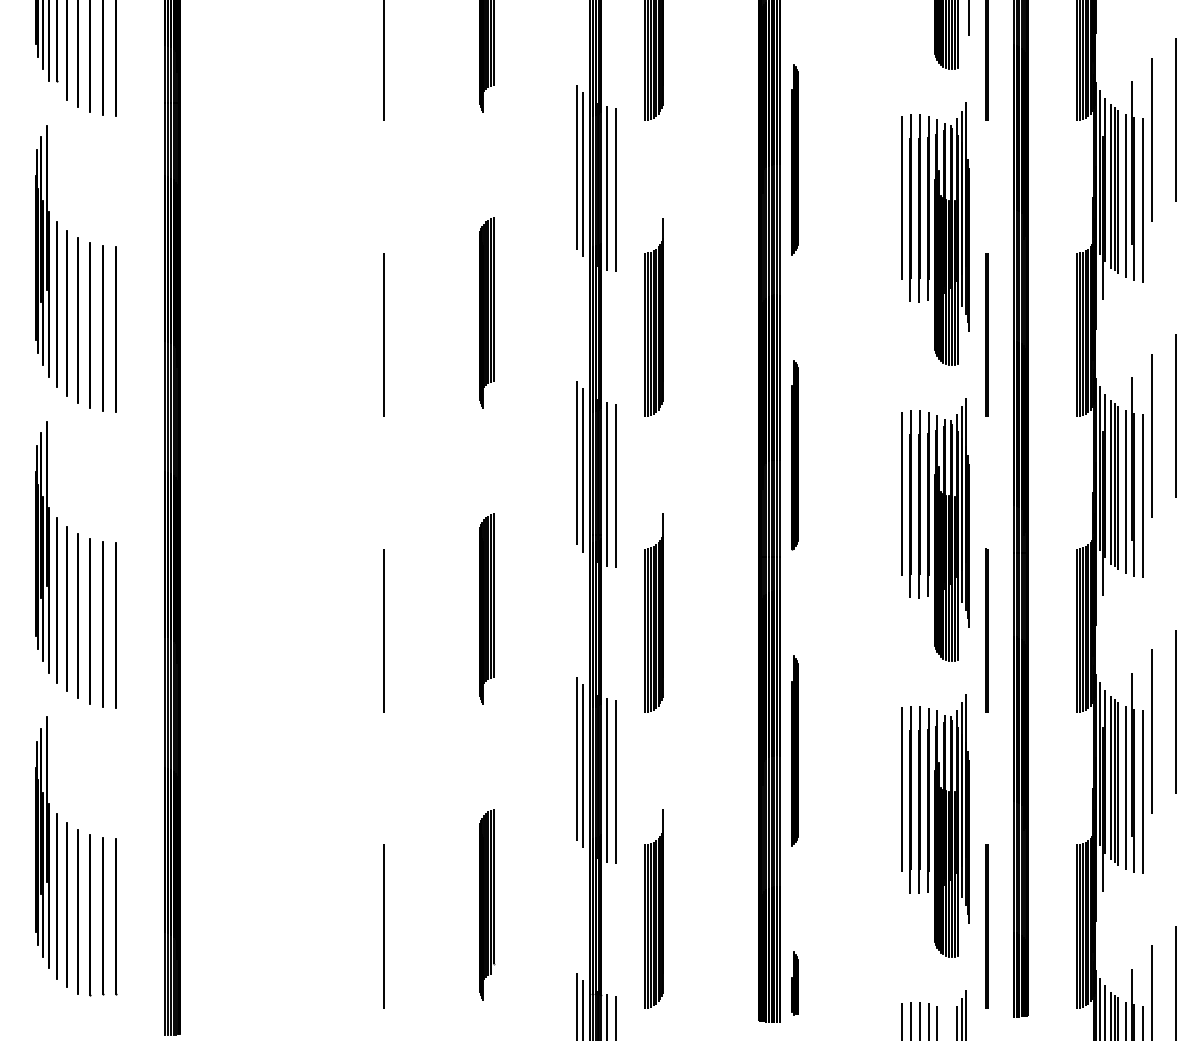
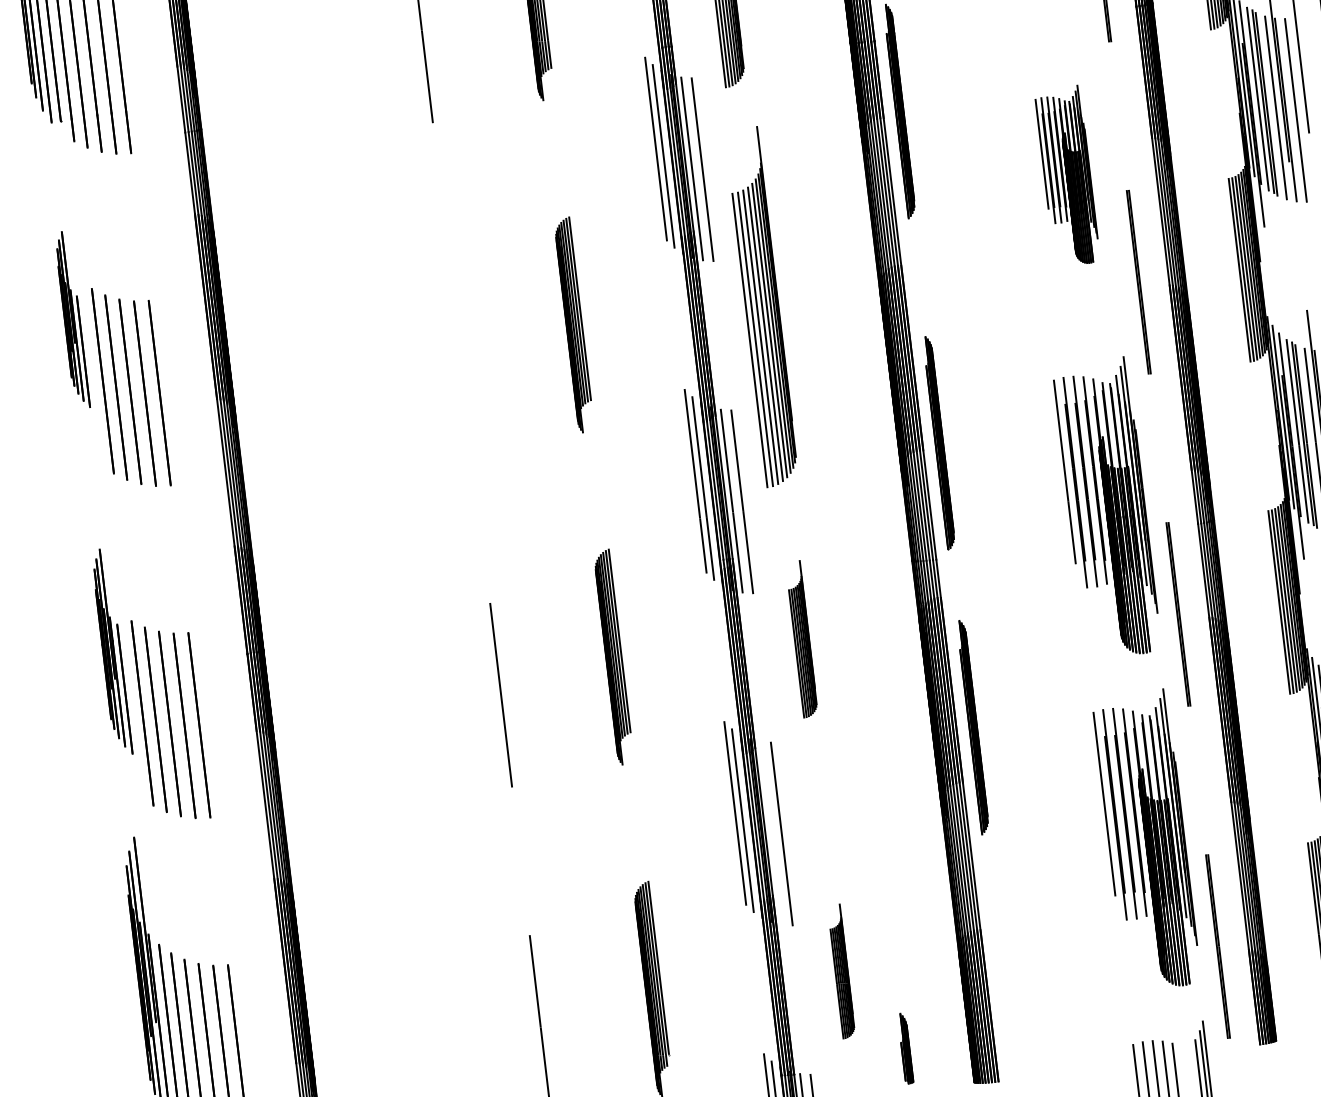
part: (935, 233) -> (1067, 175), size x0.6
part: (46, 256) -> (72, 320), size x0.6
part: (653, 317) -> (761, 307), size x1.6
line: (383, 334) -> (461, 362), removed
part: (46, 552) -> (111, 652), size x0.7
part: (653, 612) -> (801, 638), size x0.7
part: (794, 750) -> (972, 726), moved
line: (606, 780) -> (771, 833), removed
part: (653, 908) -> (841, 970), size x0.6
part: (794, 983) -> (905, 1048), moved

